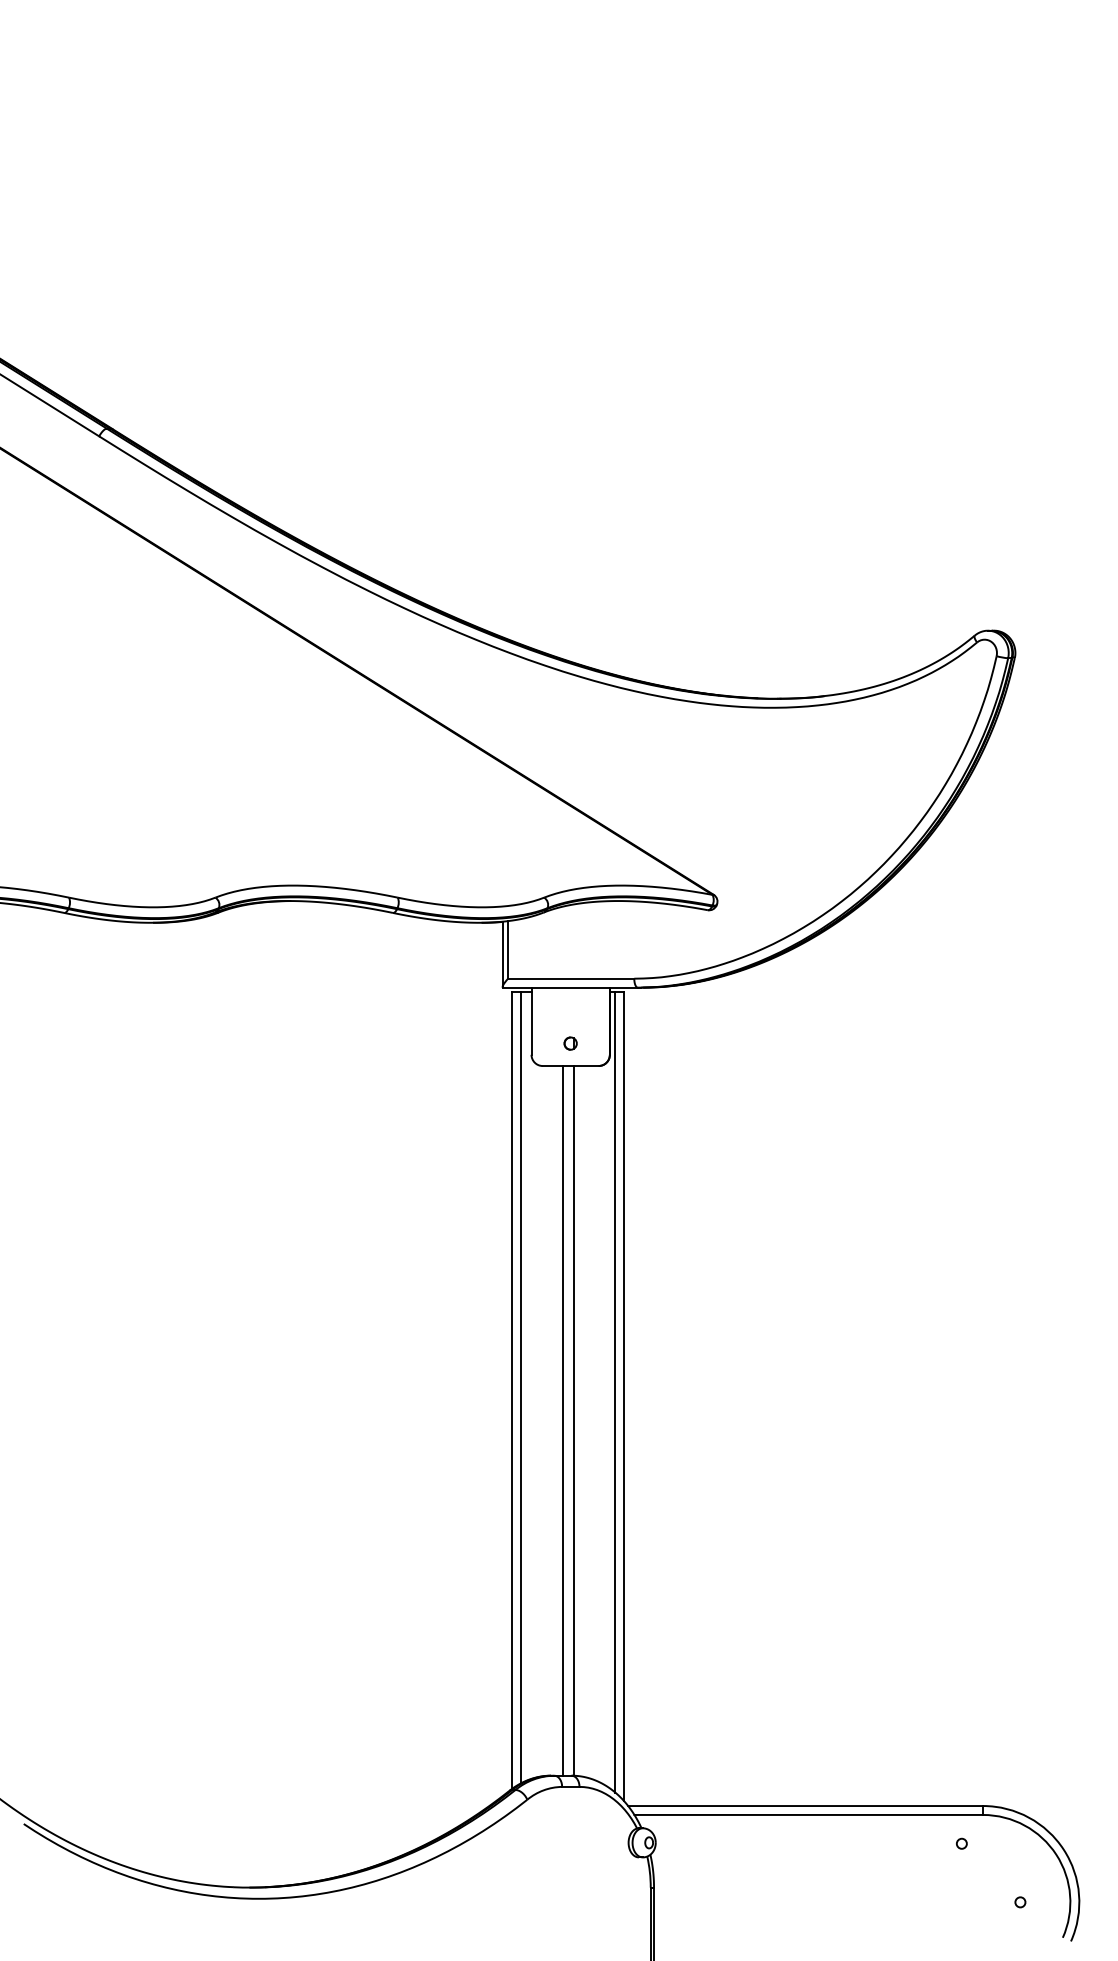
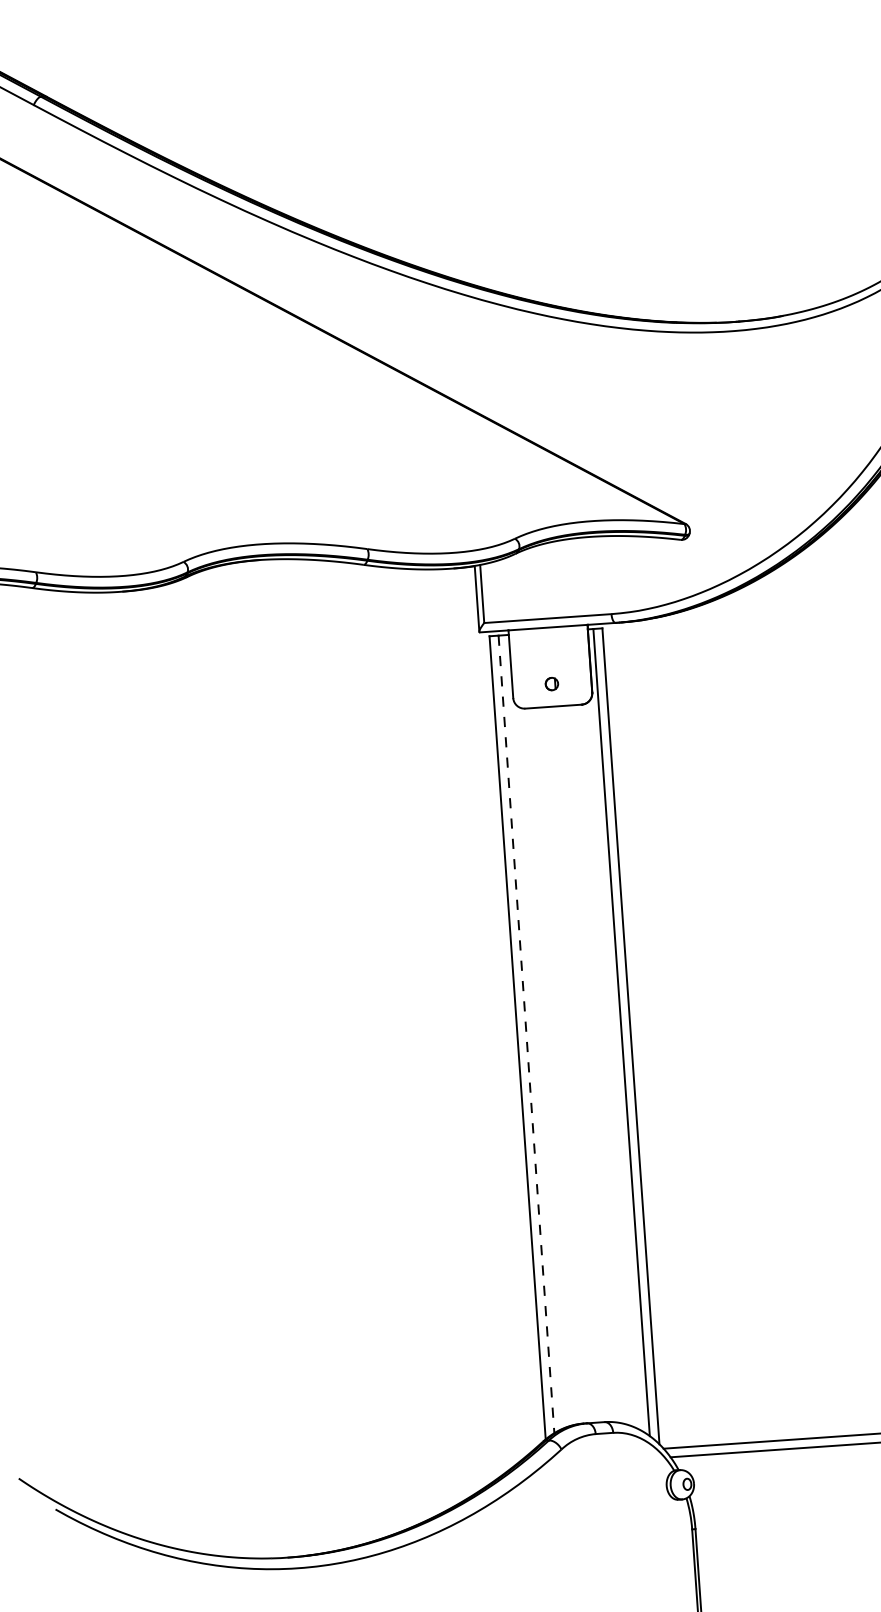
line: (521, 1387) -> (526, 1034), solid -> dashed
line: (562, 1420) -> (570, 1064), removed
line: (573, 1420) -> (581, 1063), removed

